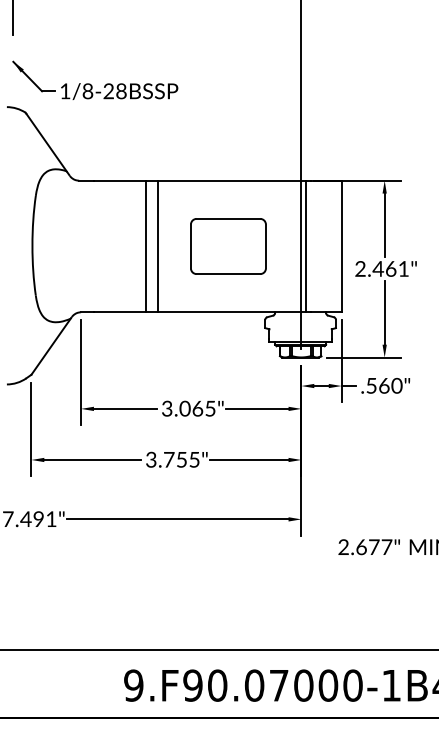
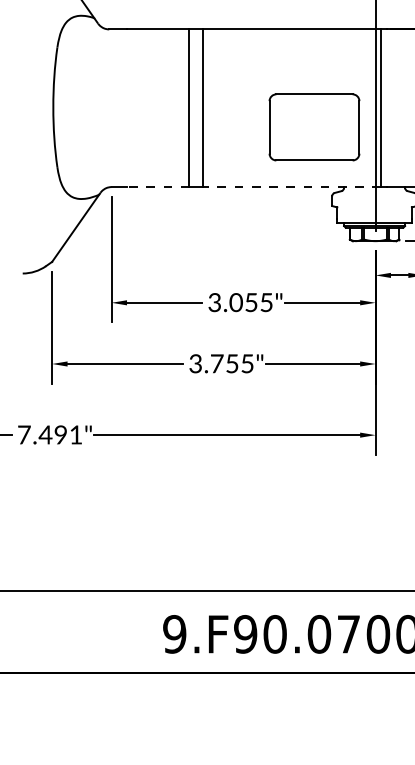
part: (228, 246) -> (314, 127), moved
line: (120, 312) -> (158, 187), solid -> dashed
line: (231, 312) -> (291, 187), solid -> dashed
text: (197, 408) -> (251, 302), 3.065" -> 3.055"

